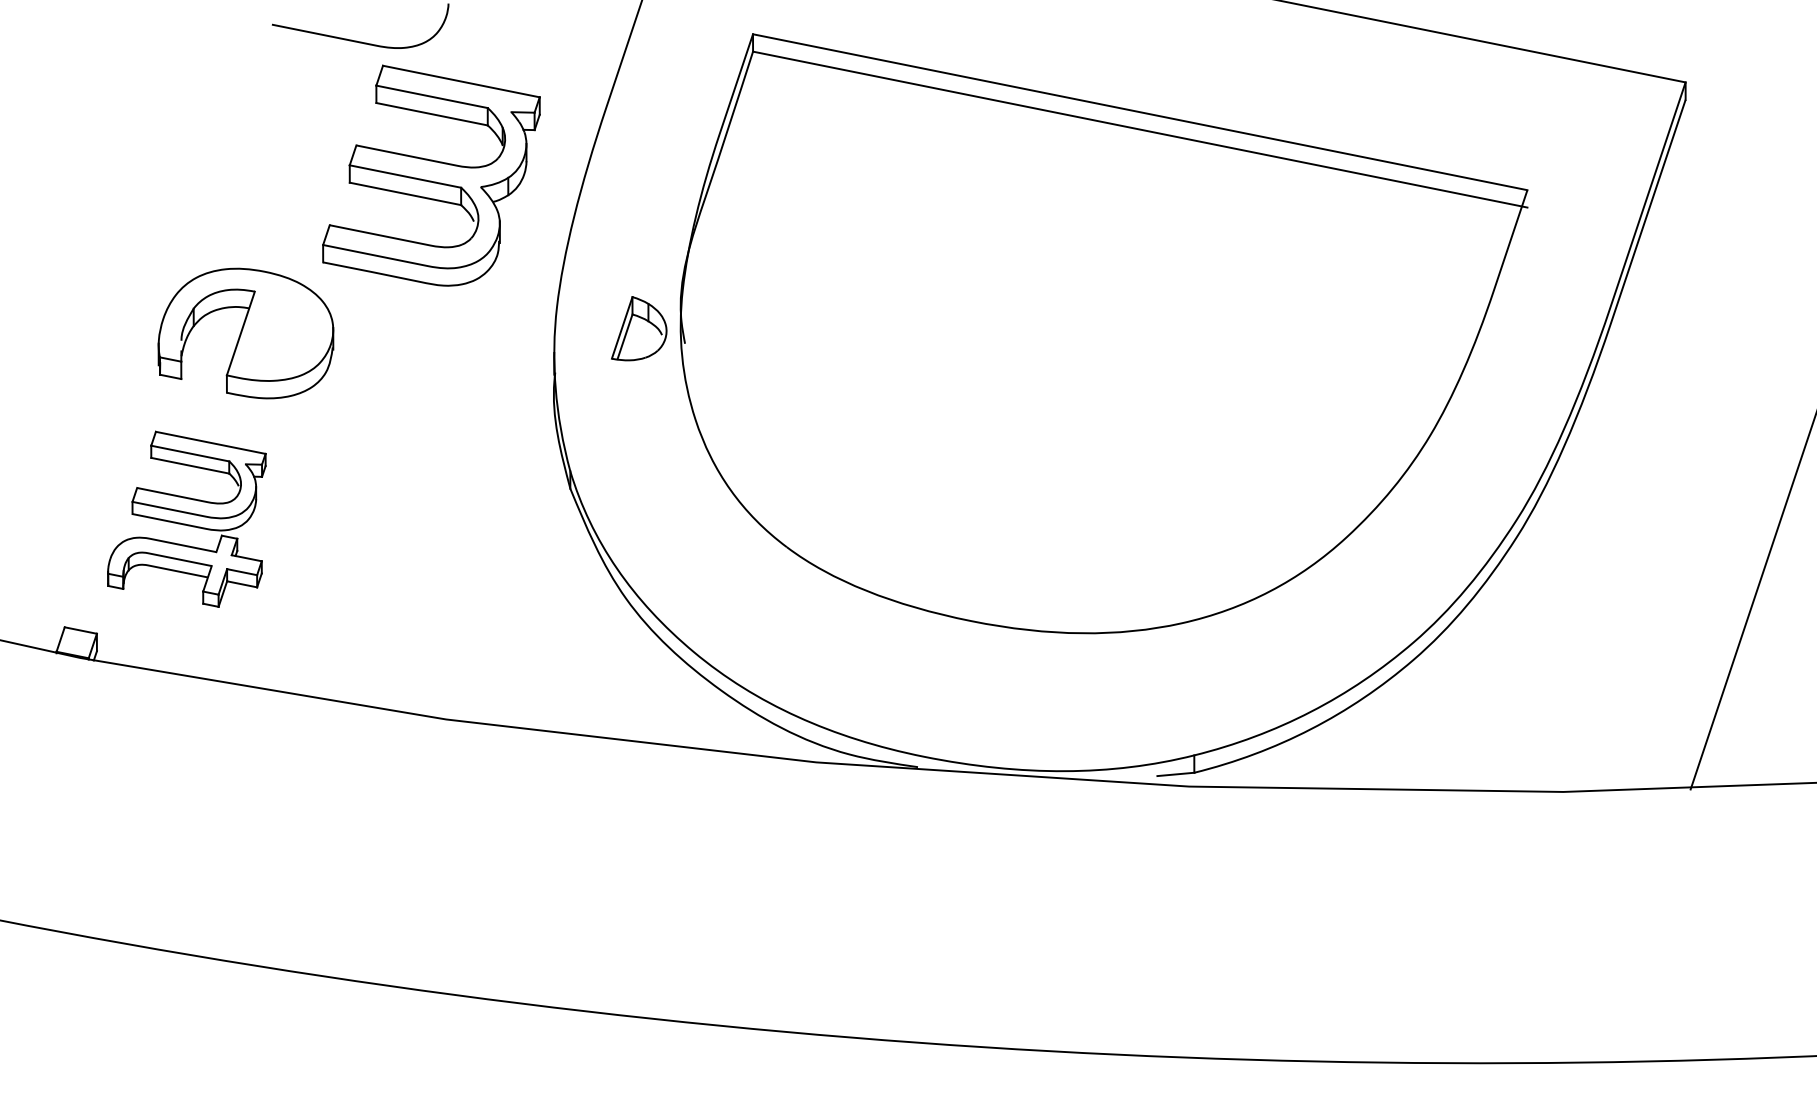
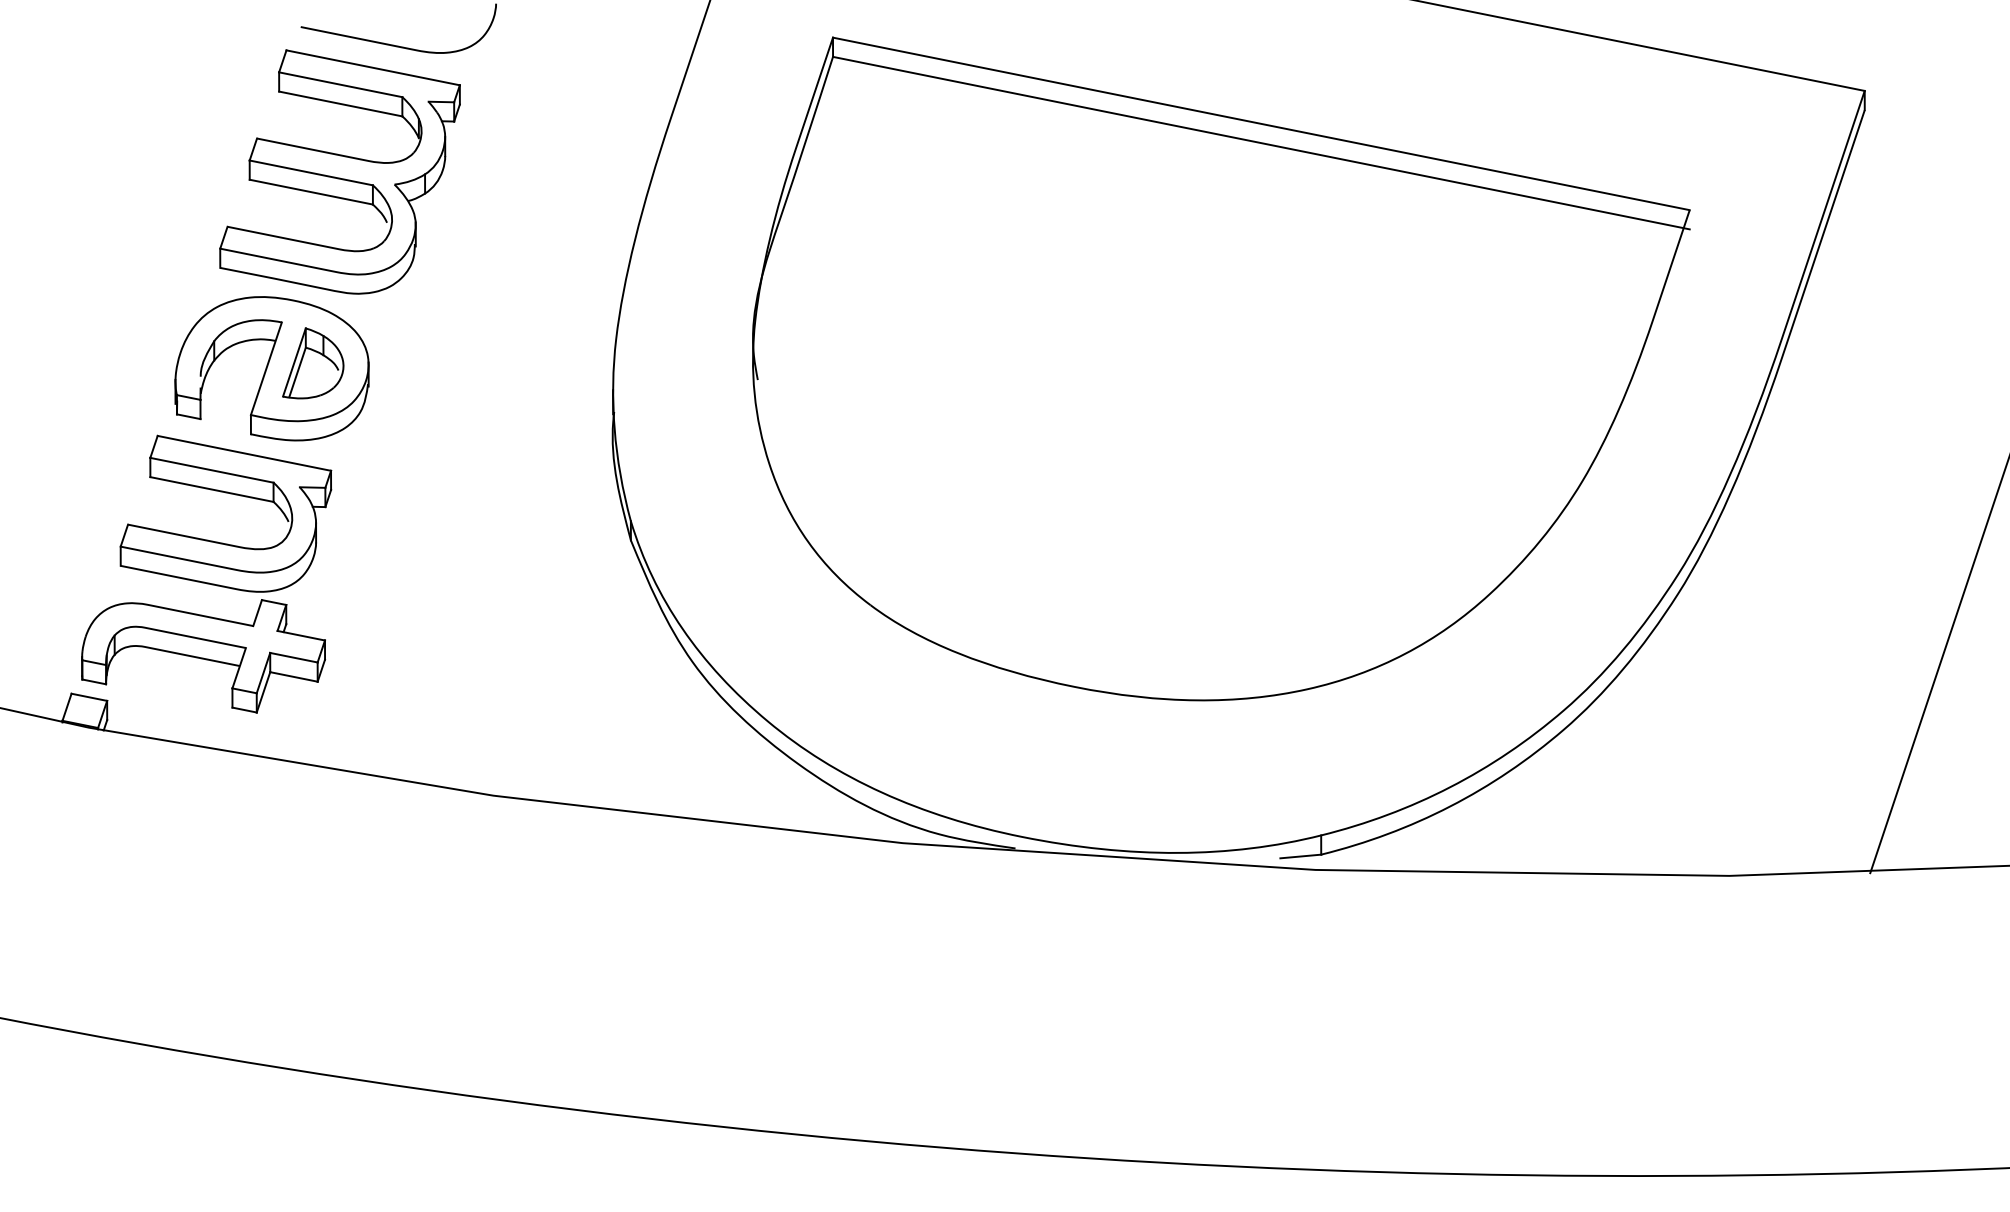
part: (431, 175) -> (340, 171), moved
part: (639, 328) -> (313, 363), moved
part: (186, 519) -> (206, 574), size x1.43

